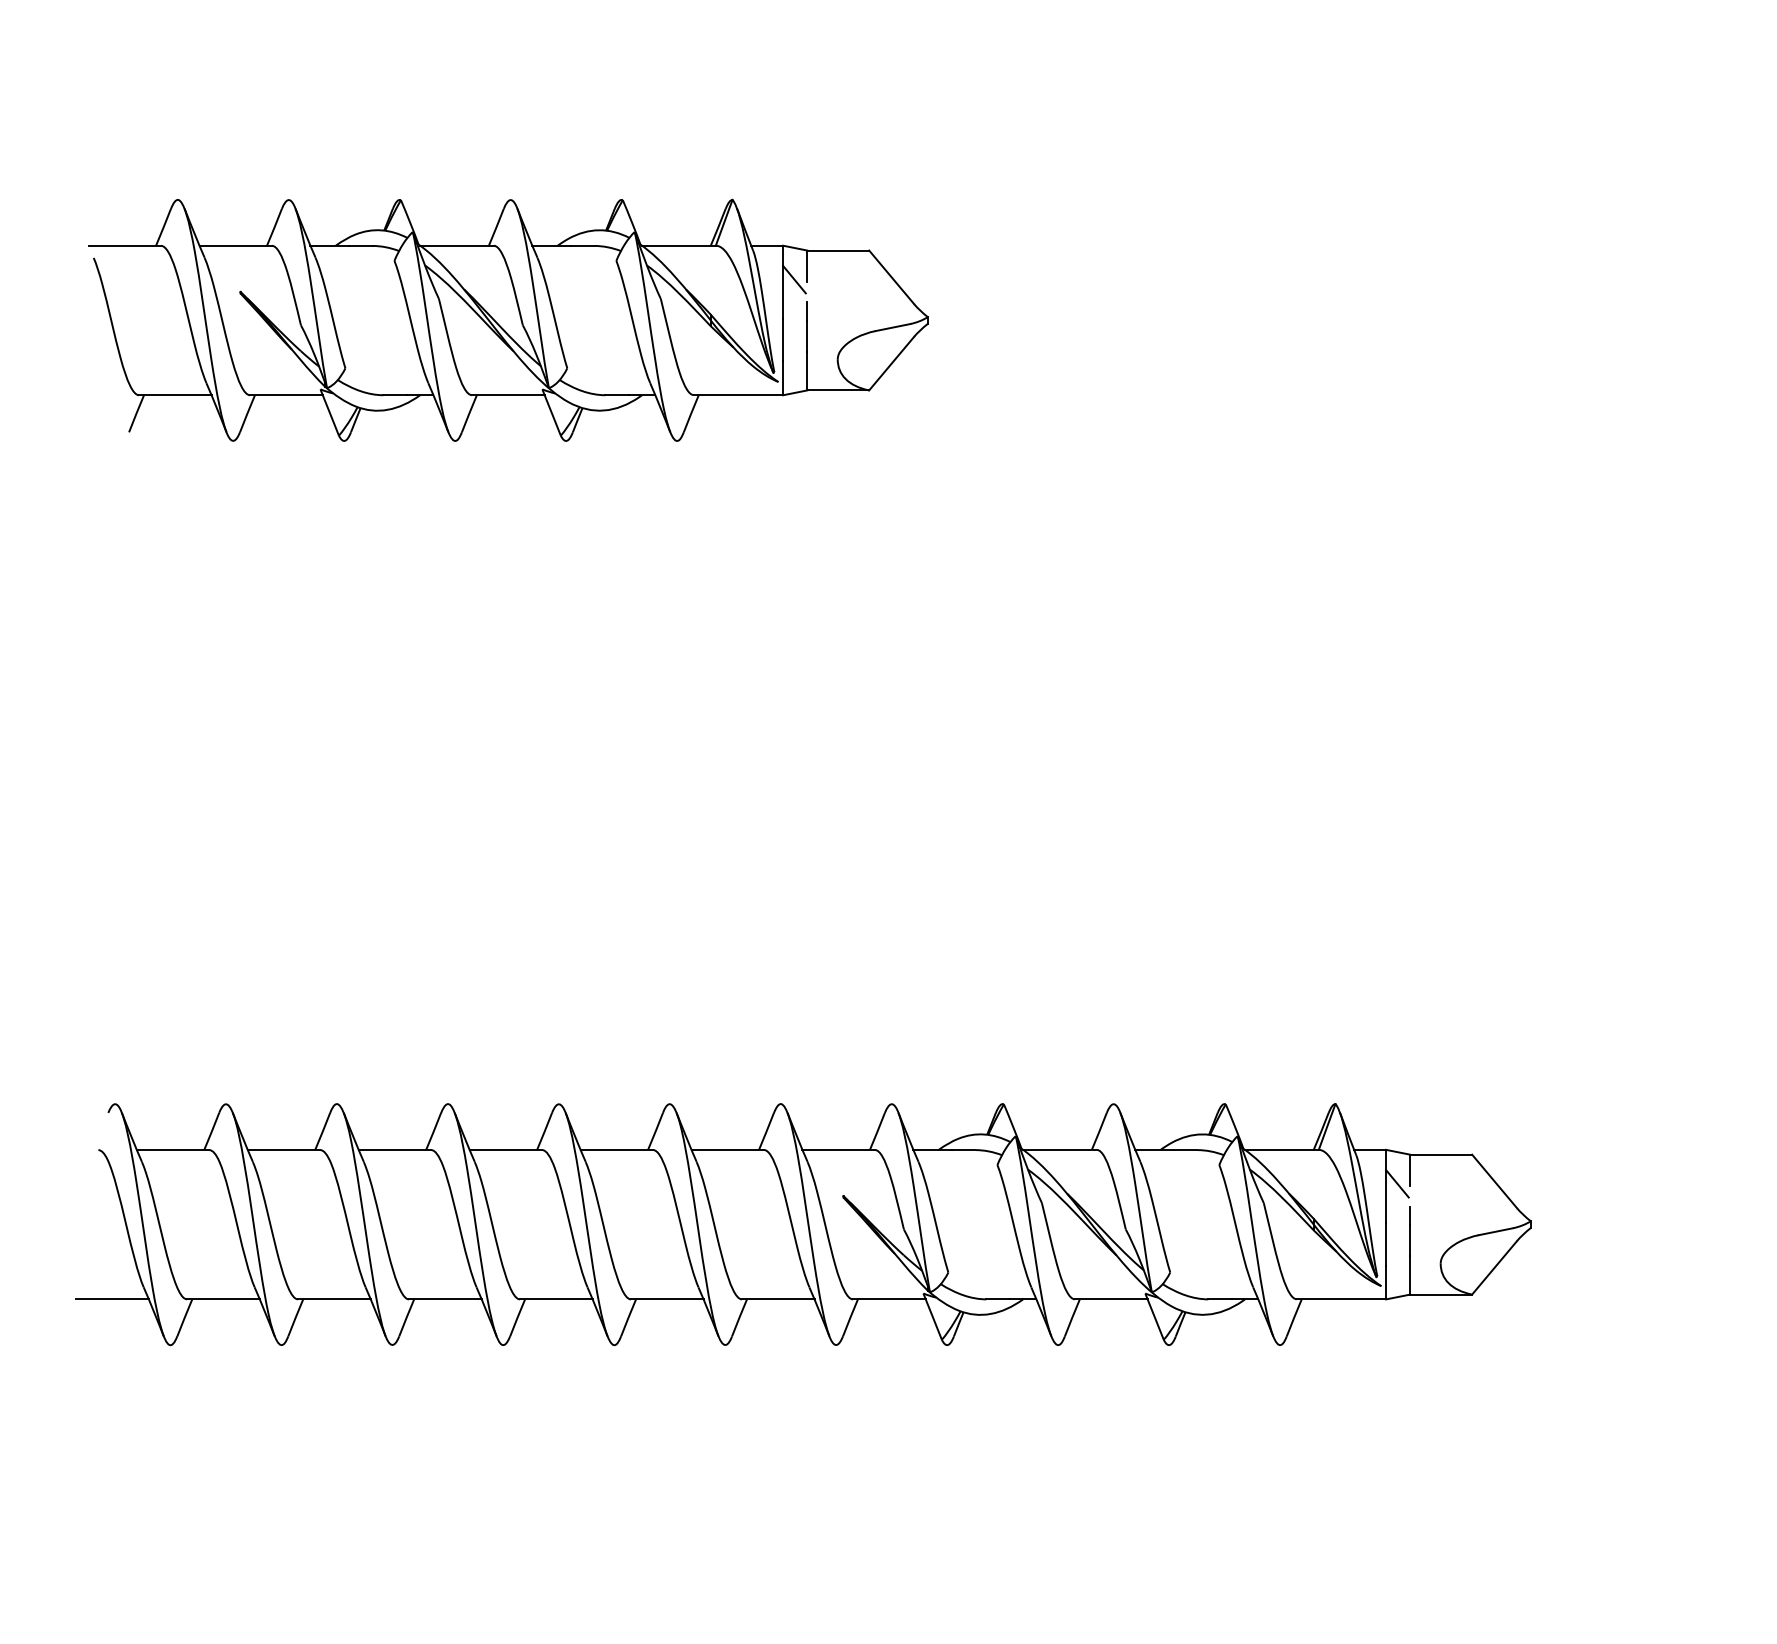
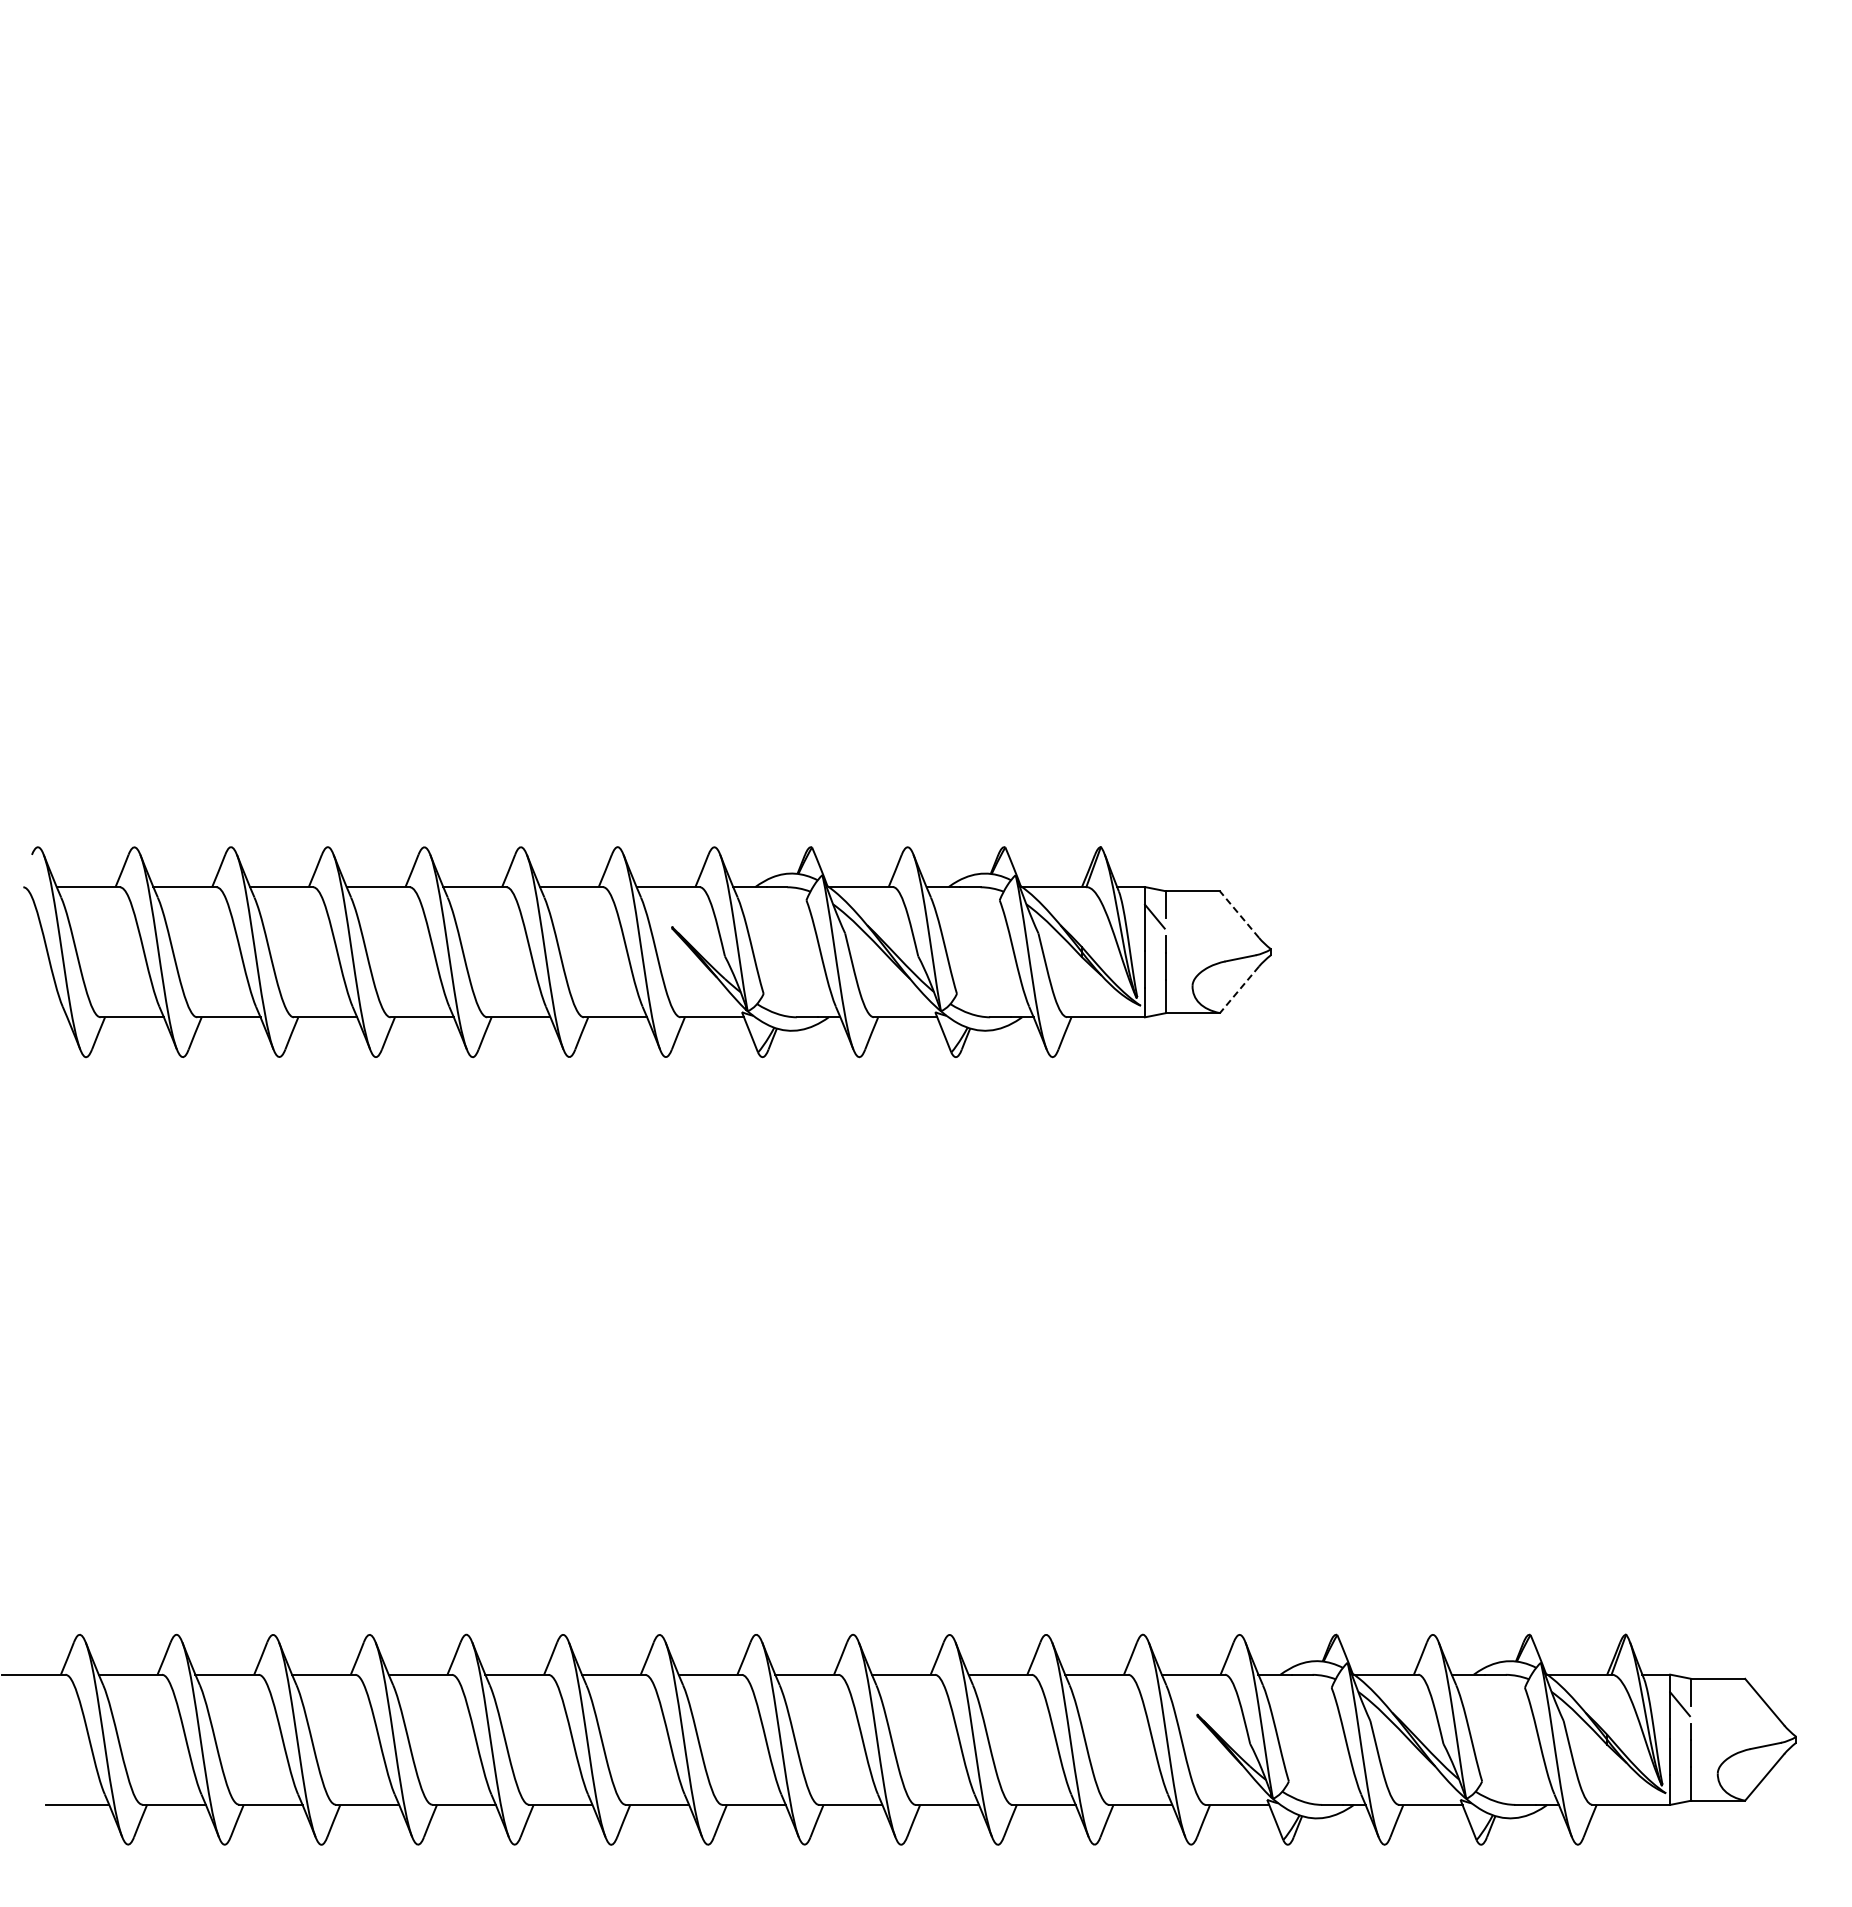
part: (508, 320) -> (380, 164), removed
line: (1494, 1181) -> (1239, 914), solid -> dashed
line: (1494, 1268) -> (1239, 990), solid -> dashed
line: (112, 1299) -> (35, 1017), removed

